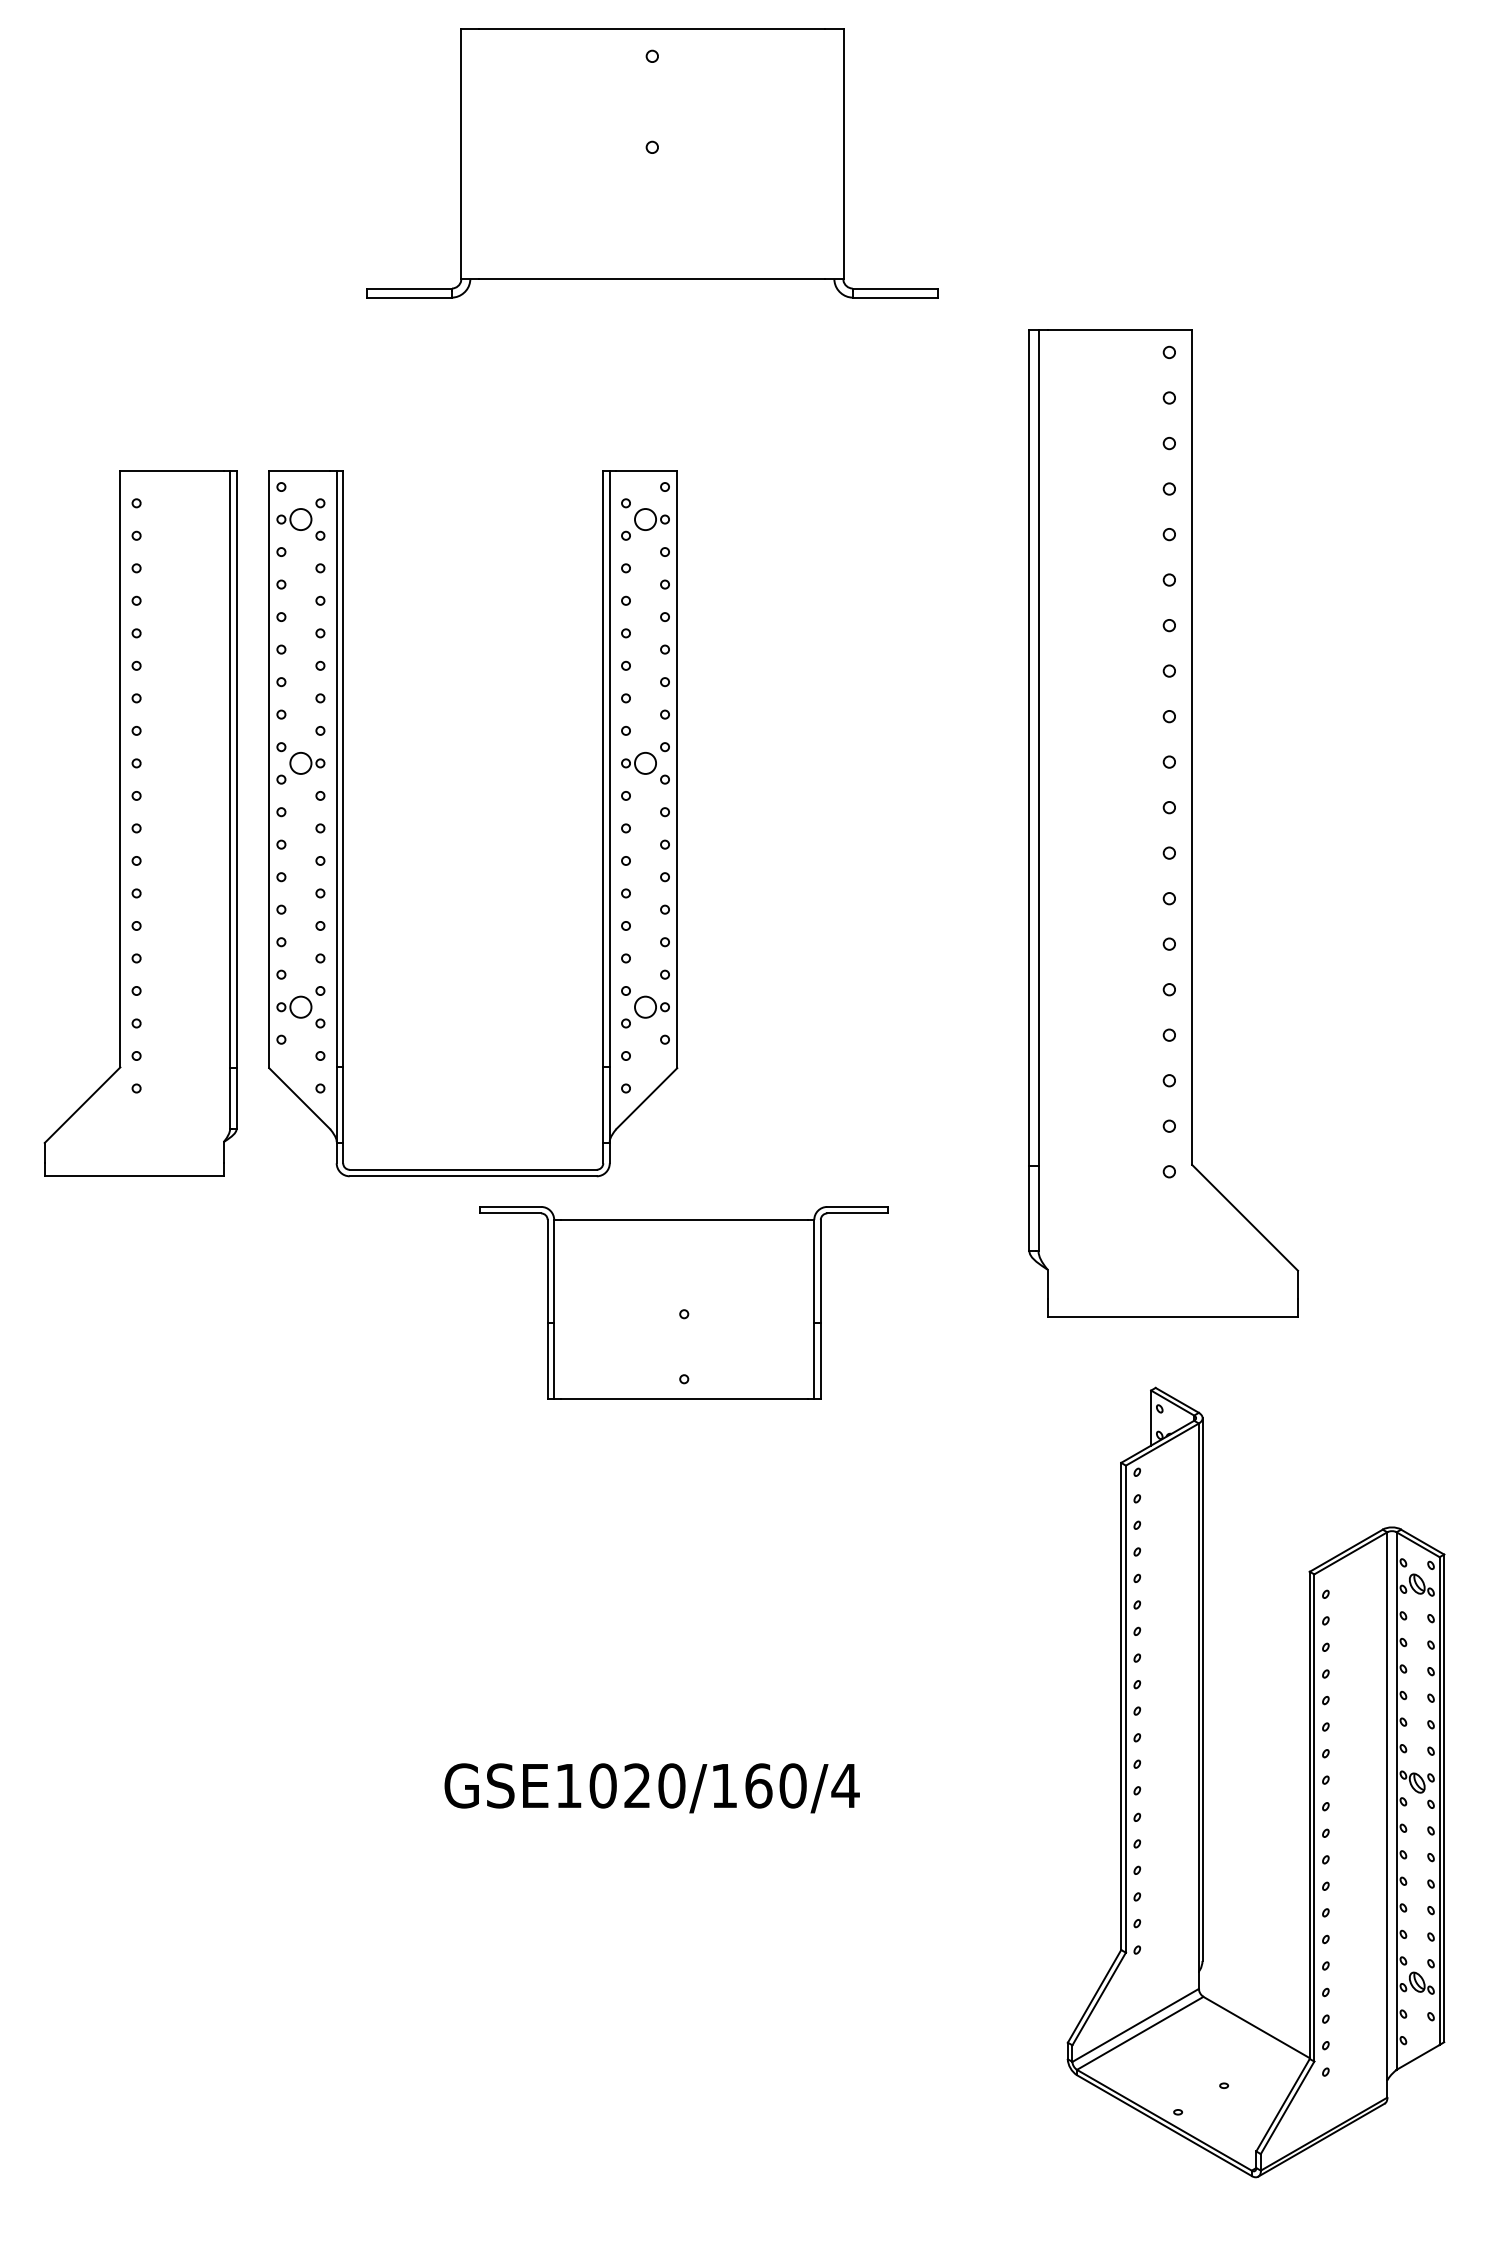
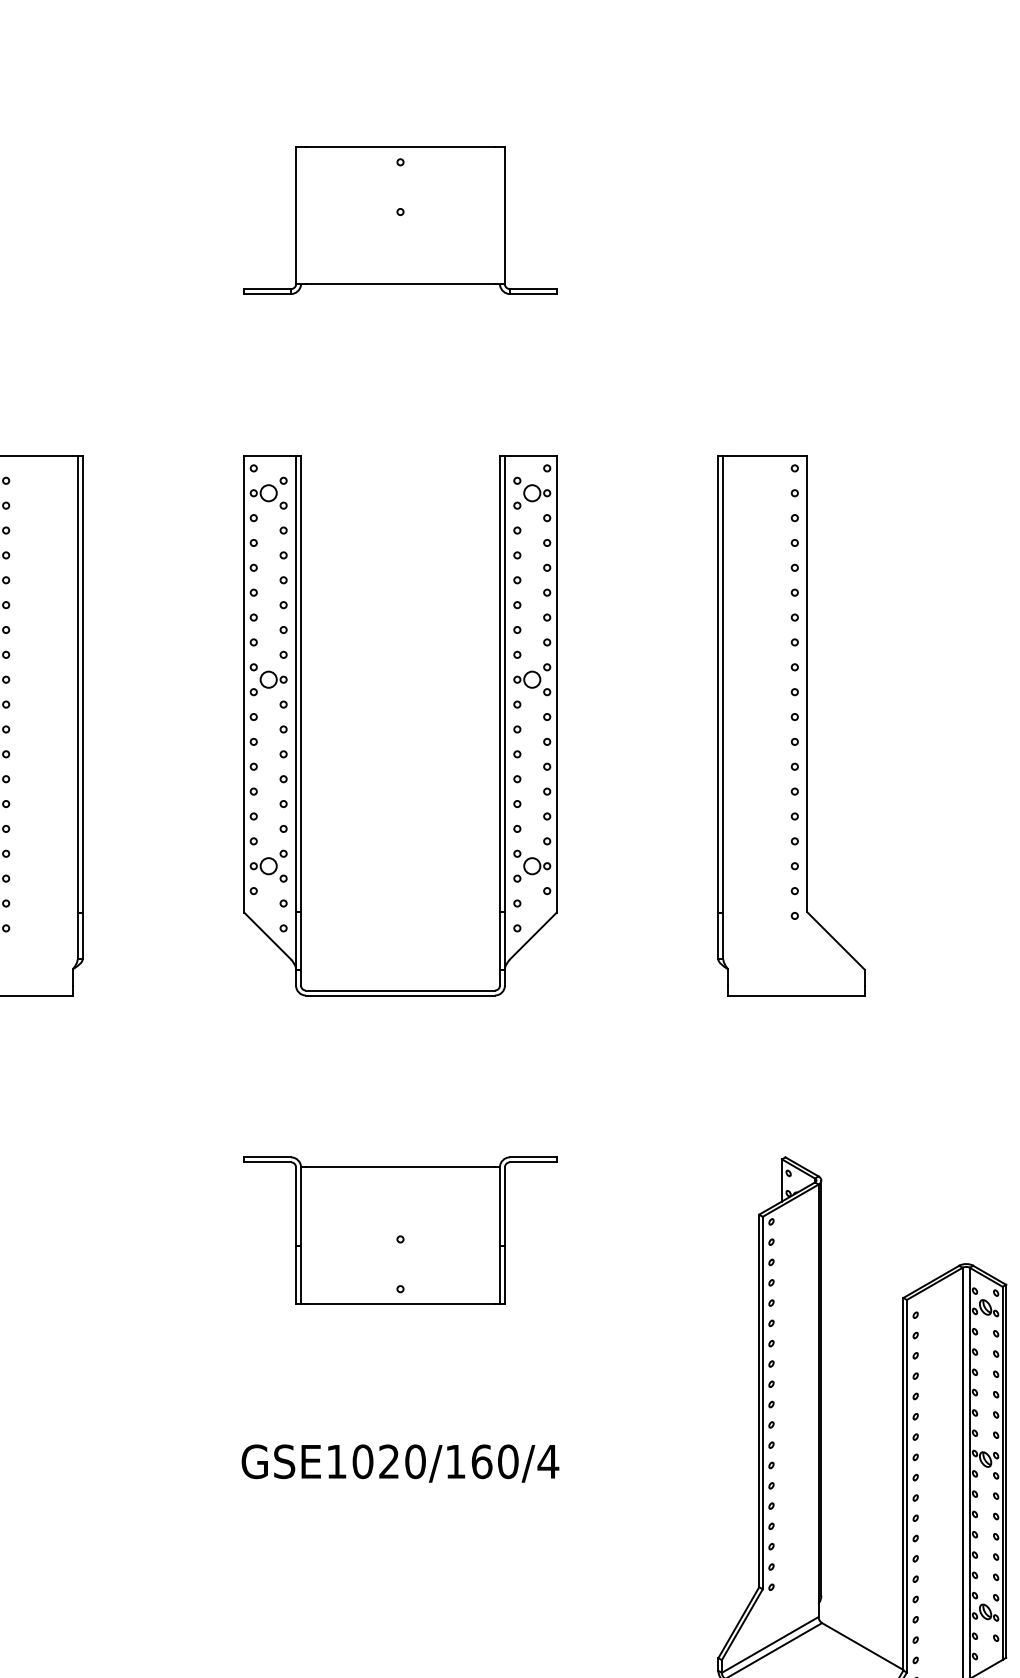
part: (651, 162) -> (399, 220), size x0.71
part: (602, 823) -> (499, 725), moved
part: (1163, 823) -> (791, 725), size x0.71
part: (683, 1302) -> (399, 1230), moved

